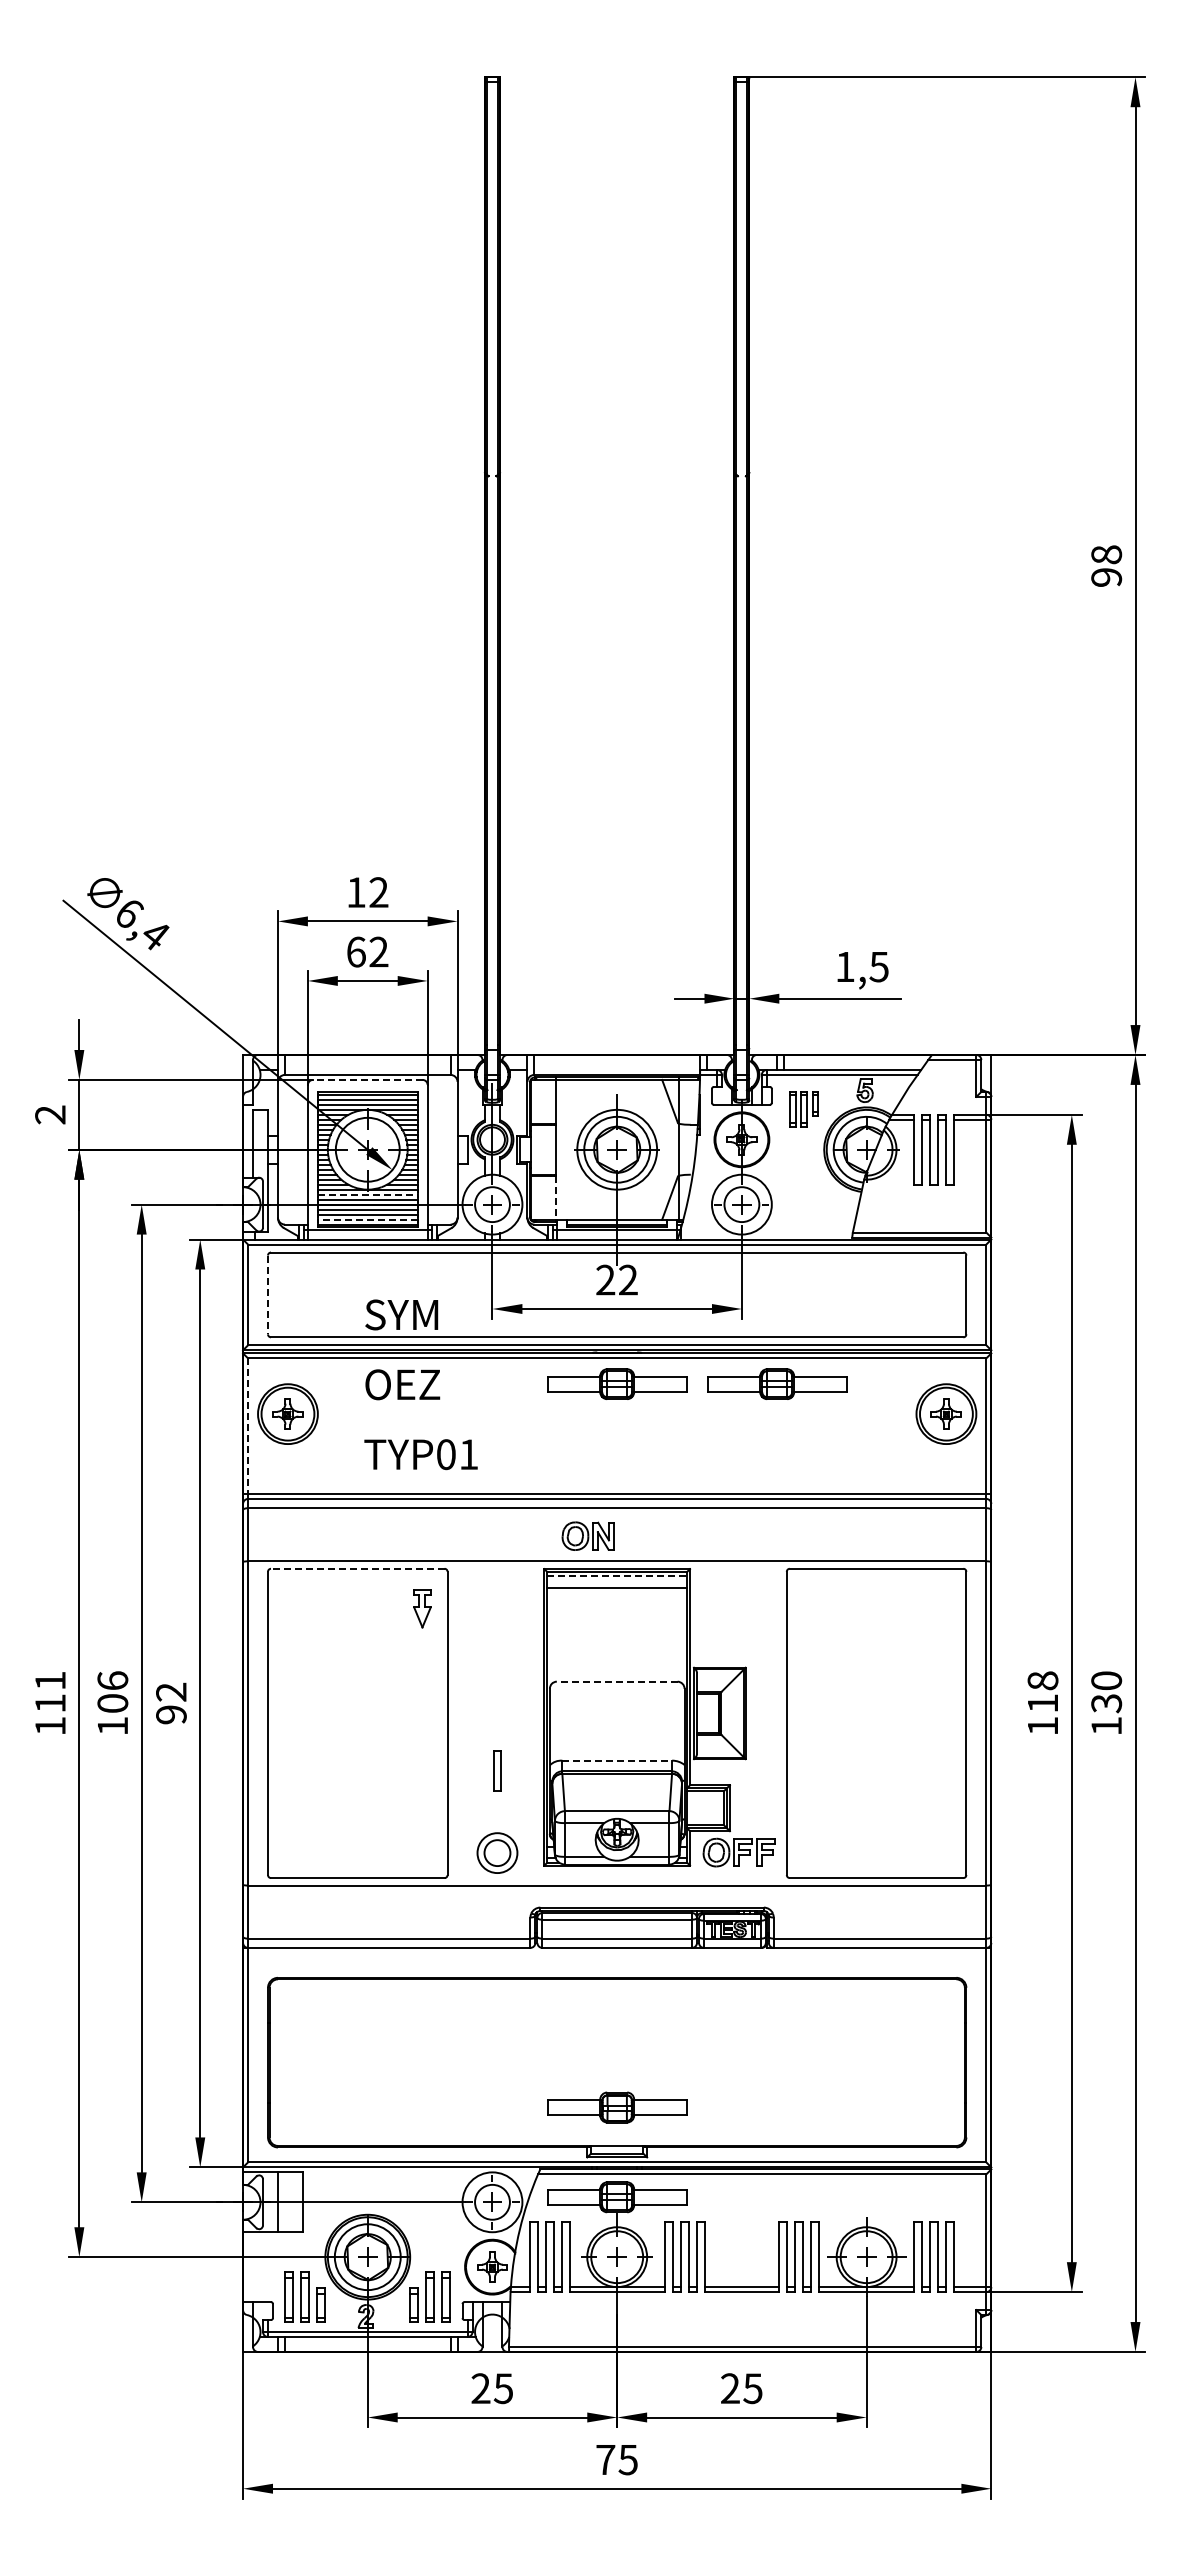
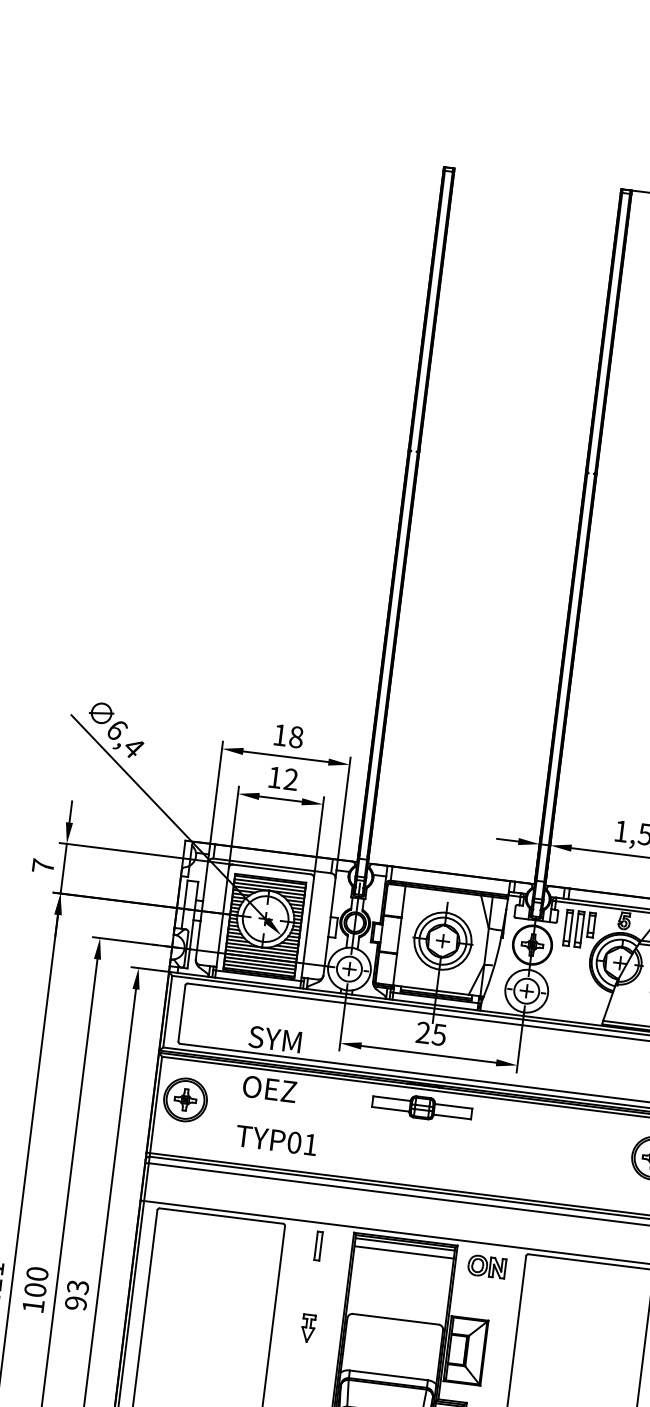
text: (378, 892) -> (296, 737), 12 -> 18
text: (356, 951) -> (275, 777), 62 -> 12
line: (367, 1079) -> (271, 869), dashed -> solid
part: (803, 1109) -> (578, 929), size x1.43
text: (50, 1114) -> (43, 865), 2 -> 7
line: (367, 1194) -> (261, 950), dashed -> solid
line: (555, 1197) -> (394, 969), dashed -> solid
line: (367, 1219) -> (259, 968), dashed -> solid
text: (627, 1279) -> (438, 1034), 22 -> 25
line: (268, 1295) -> (182, 1013), dashed -> solid
part: (777, 1383) -> (536, 1121), removed
line: (248, 1426) -> (156, 1105), dashed -> solid
part: (587, 1535) -> (486, 1266), moved
line: (357, 1568) -> (221, 1215), dashed -> solid
line: (617, 1576) -> (405, 1244), dashed -> solid
part: (422, 1608) -> (308, 1328), moved
text: (112, 1680) -> (37, 1273), 106 -> 100
line: (616, 1681) -> (395, 1319), dashed -> solid
text: (171, 1691) -> (78, 1286), 92 -> 93
line: (617, 1760) -> (389, 1375), dashed -> solid
part: (497, 1770) -> (318, 1245), moved

